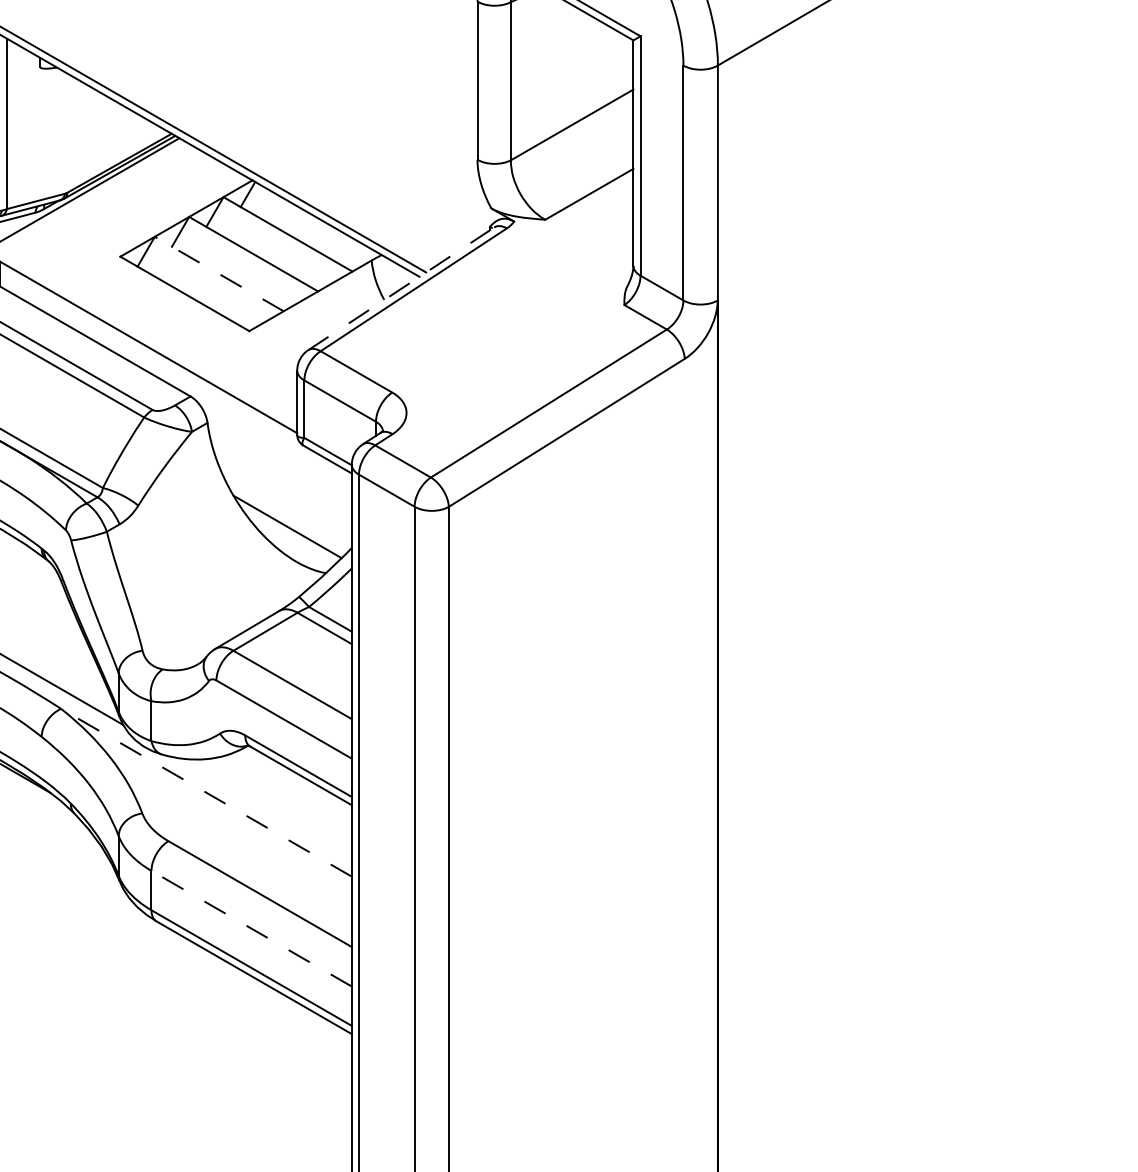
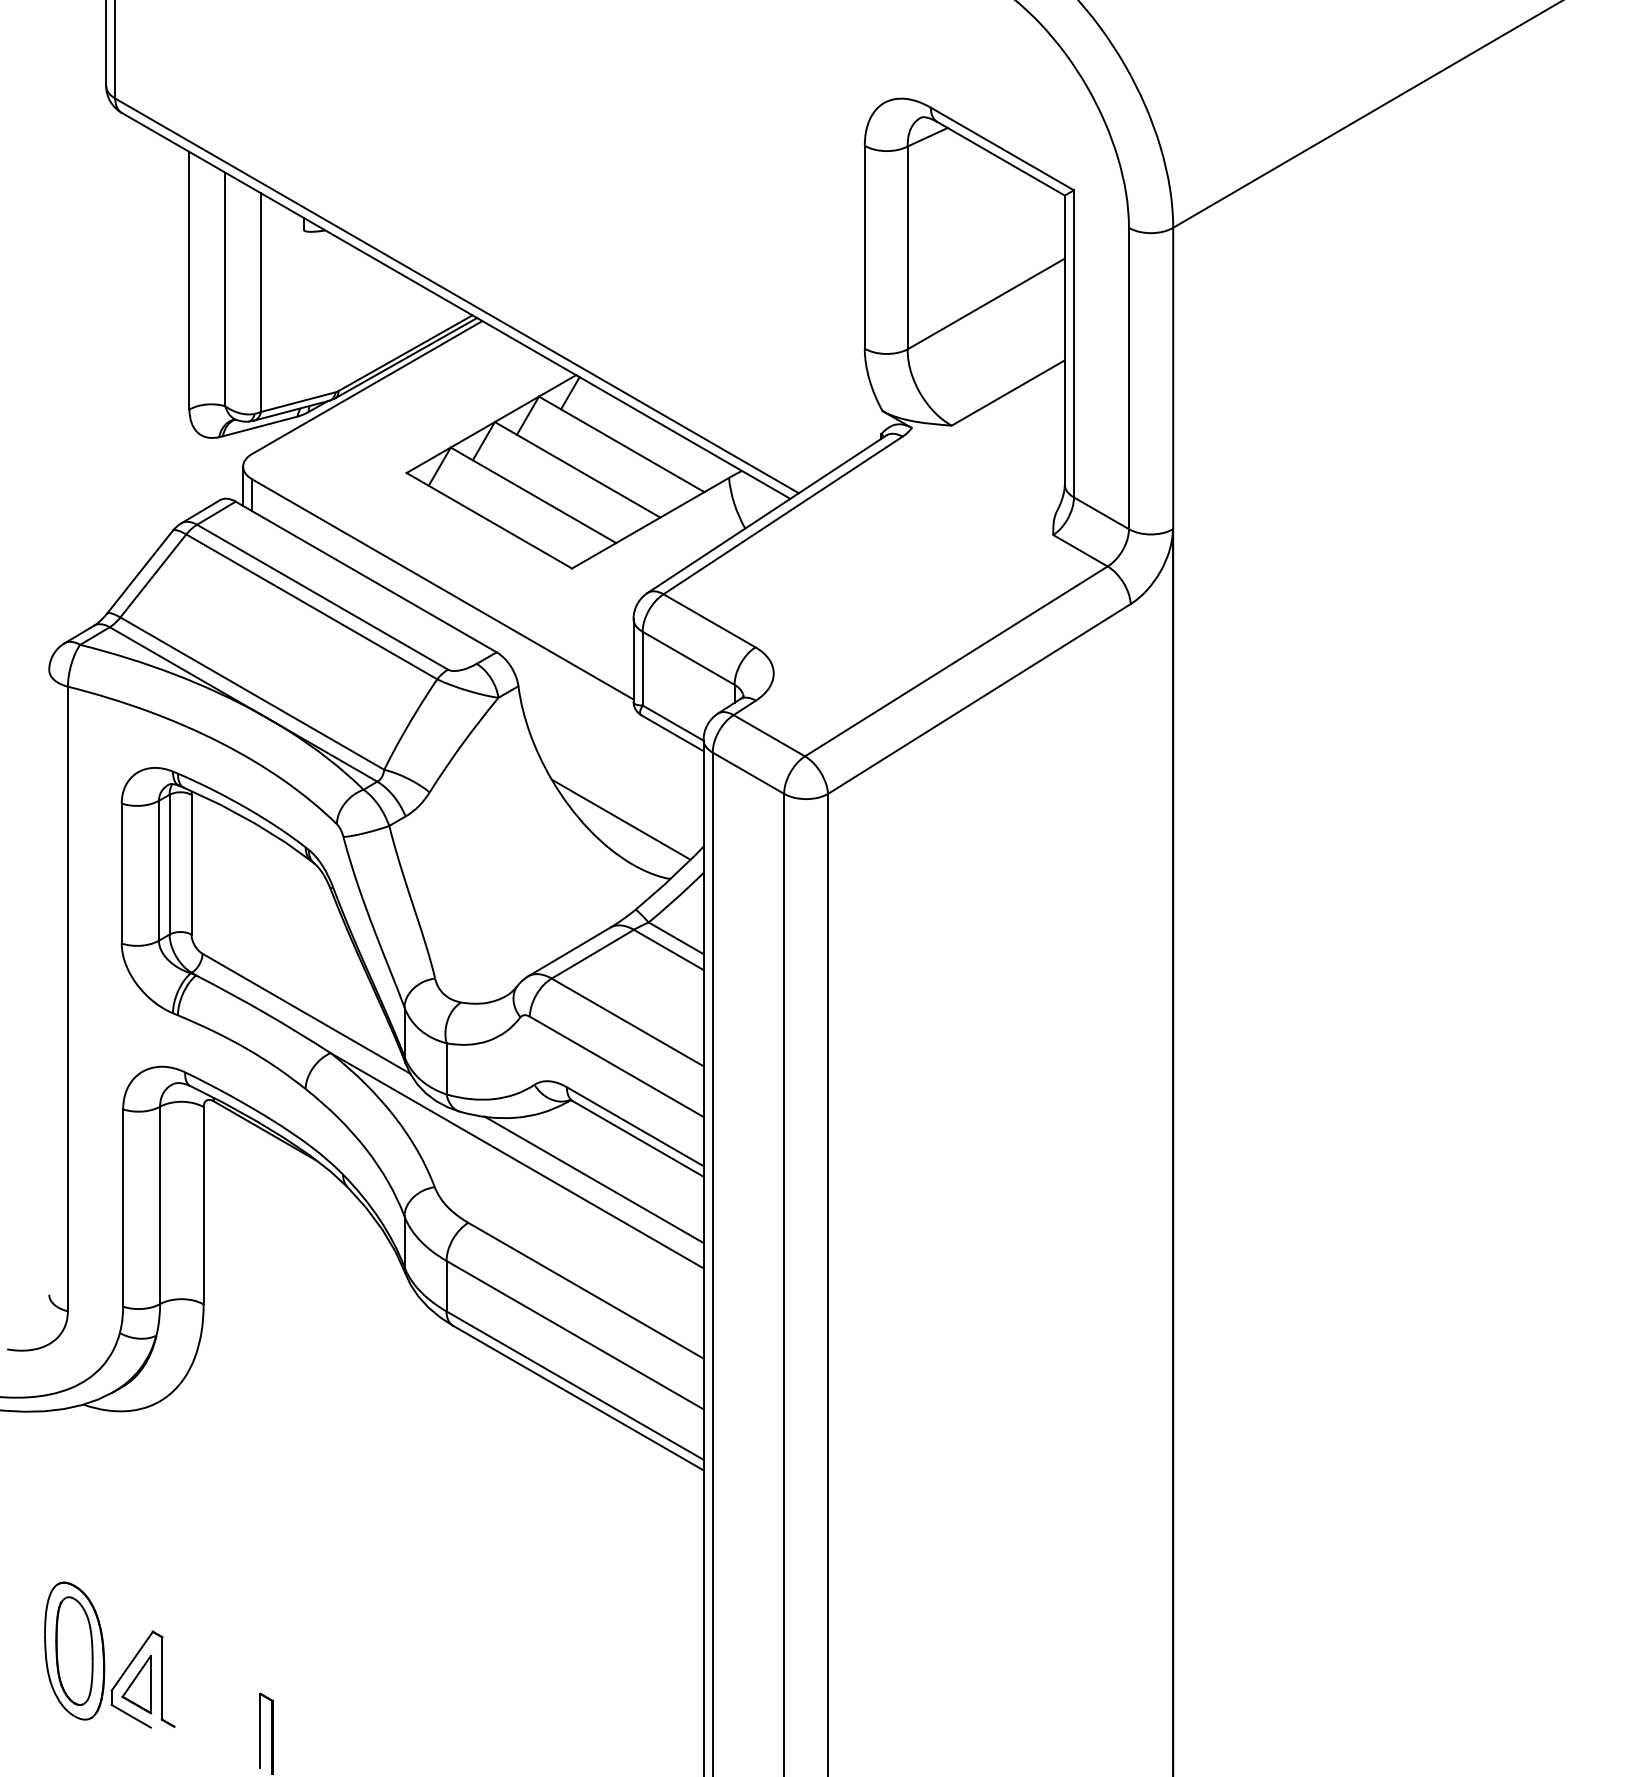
line: (219, 274) -> (533, 495), dashed -> solid
line: (401, 288) -> (767, 513), dashed -> solid
line: (206, 792) -> (516, 1160), dashed -> solid
line: (266, 807) -> (593, 1179), added
line: (251, 928) -> (574, 1334), dashed -> solid

